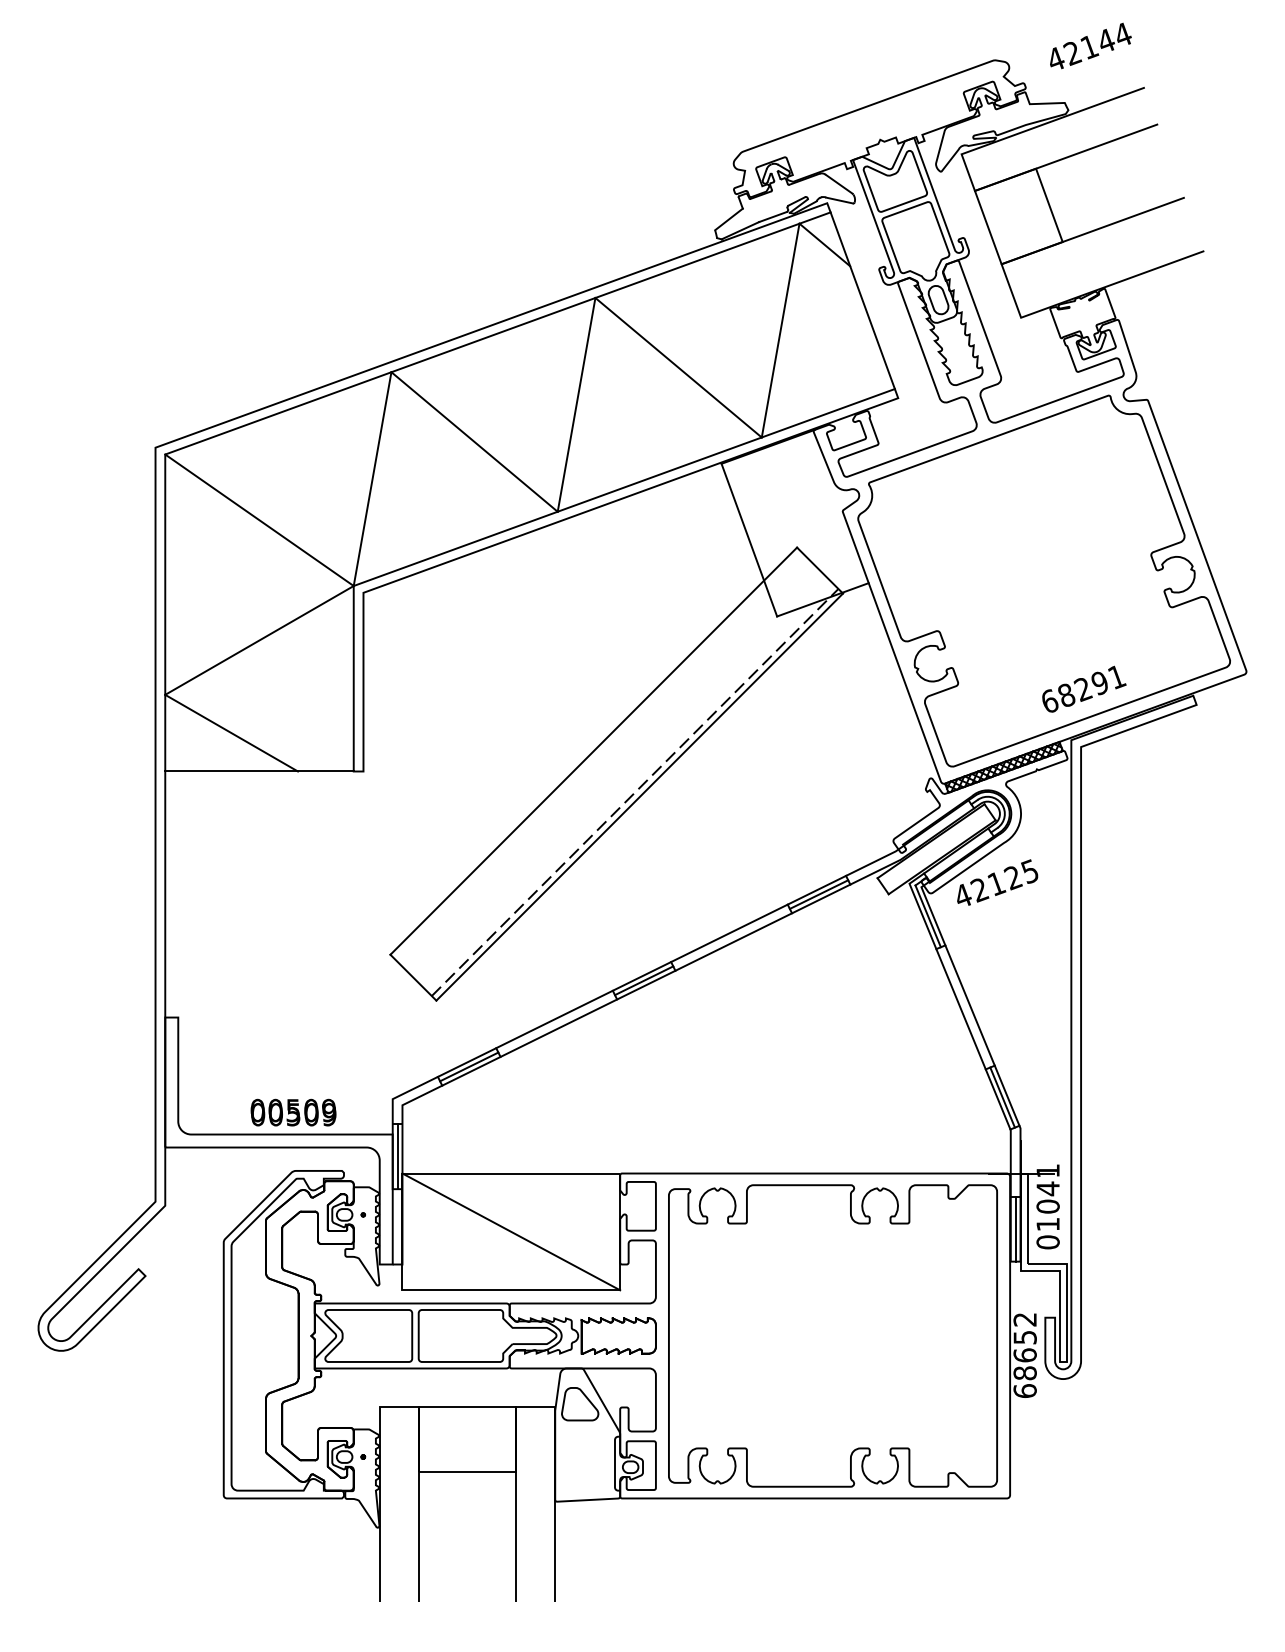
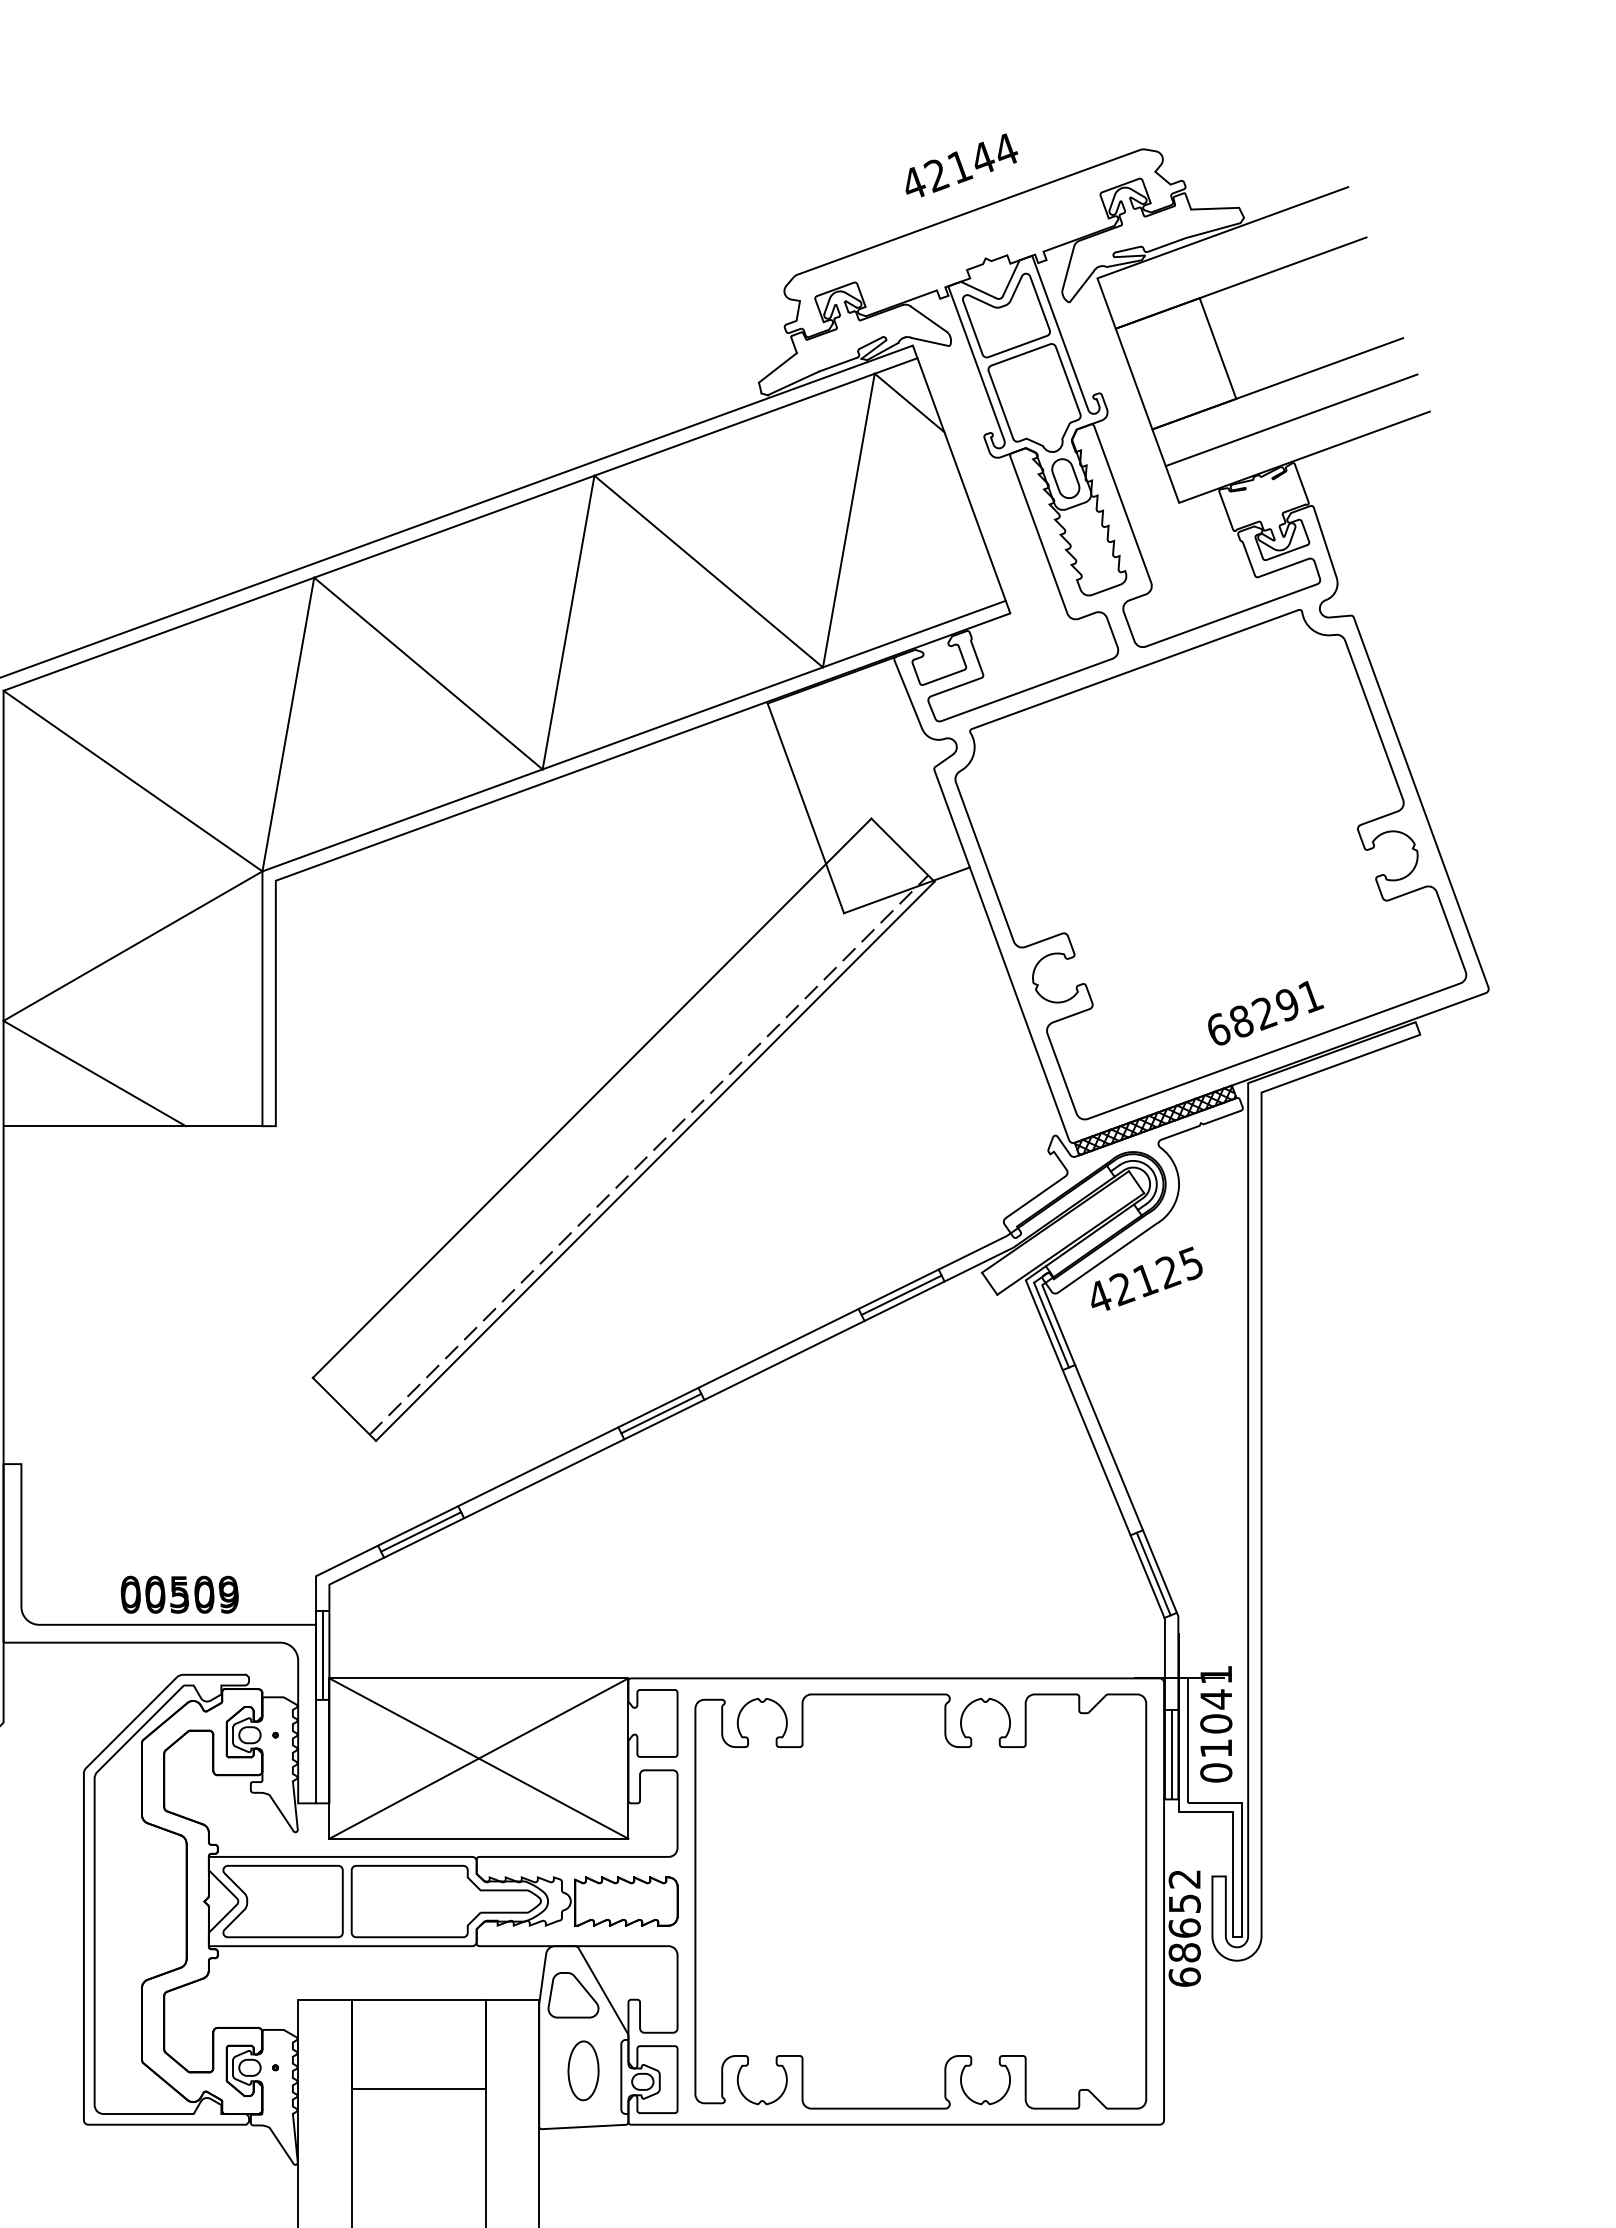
text: (1090, 45) -> (961, 164), moved
line: (1102, 257) -> (1290, 420), added
line: (511, 1231) -> (479, 1758), added
part: (587, 1458) -> (583, 2069), added

